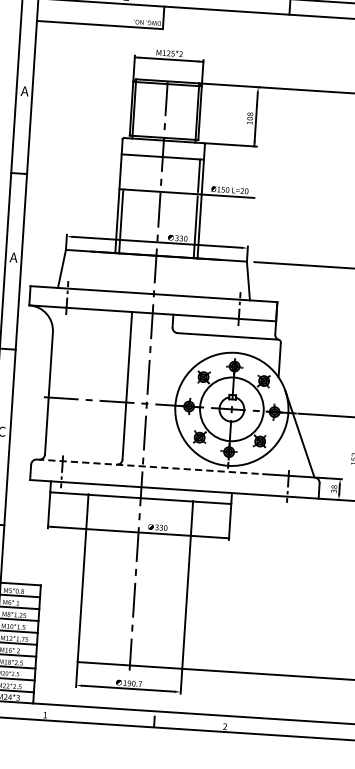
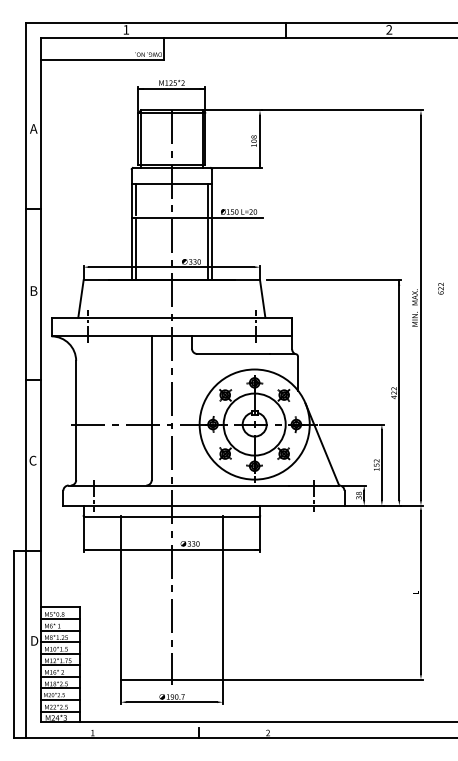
line: (124, 170) -> (135, 199), added
text: (13, 257) -> (33, 290), A -> B
line: (150, 466) -> (179, 485), dashed -> solid

